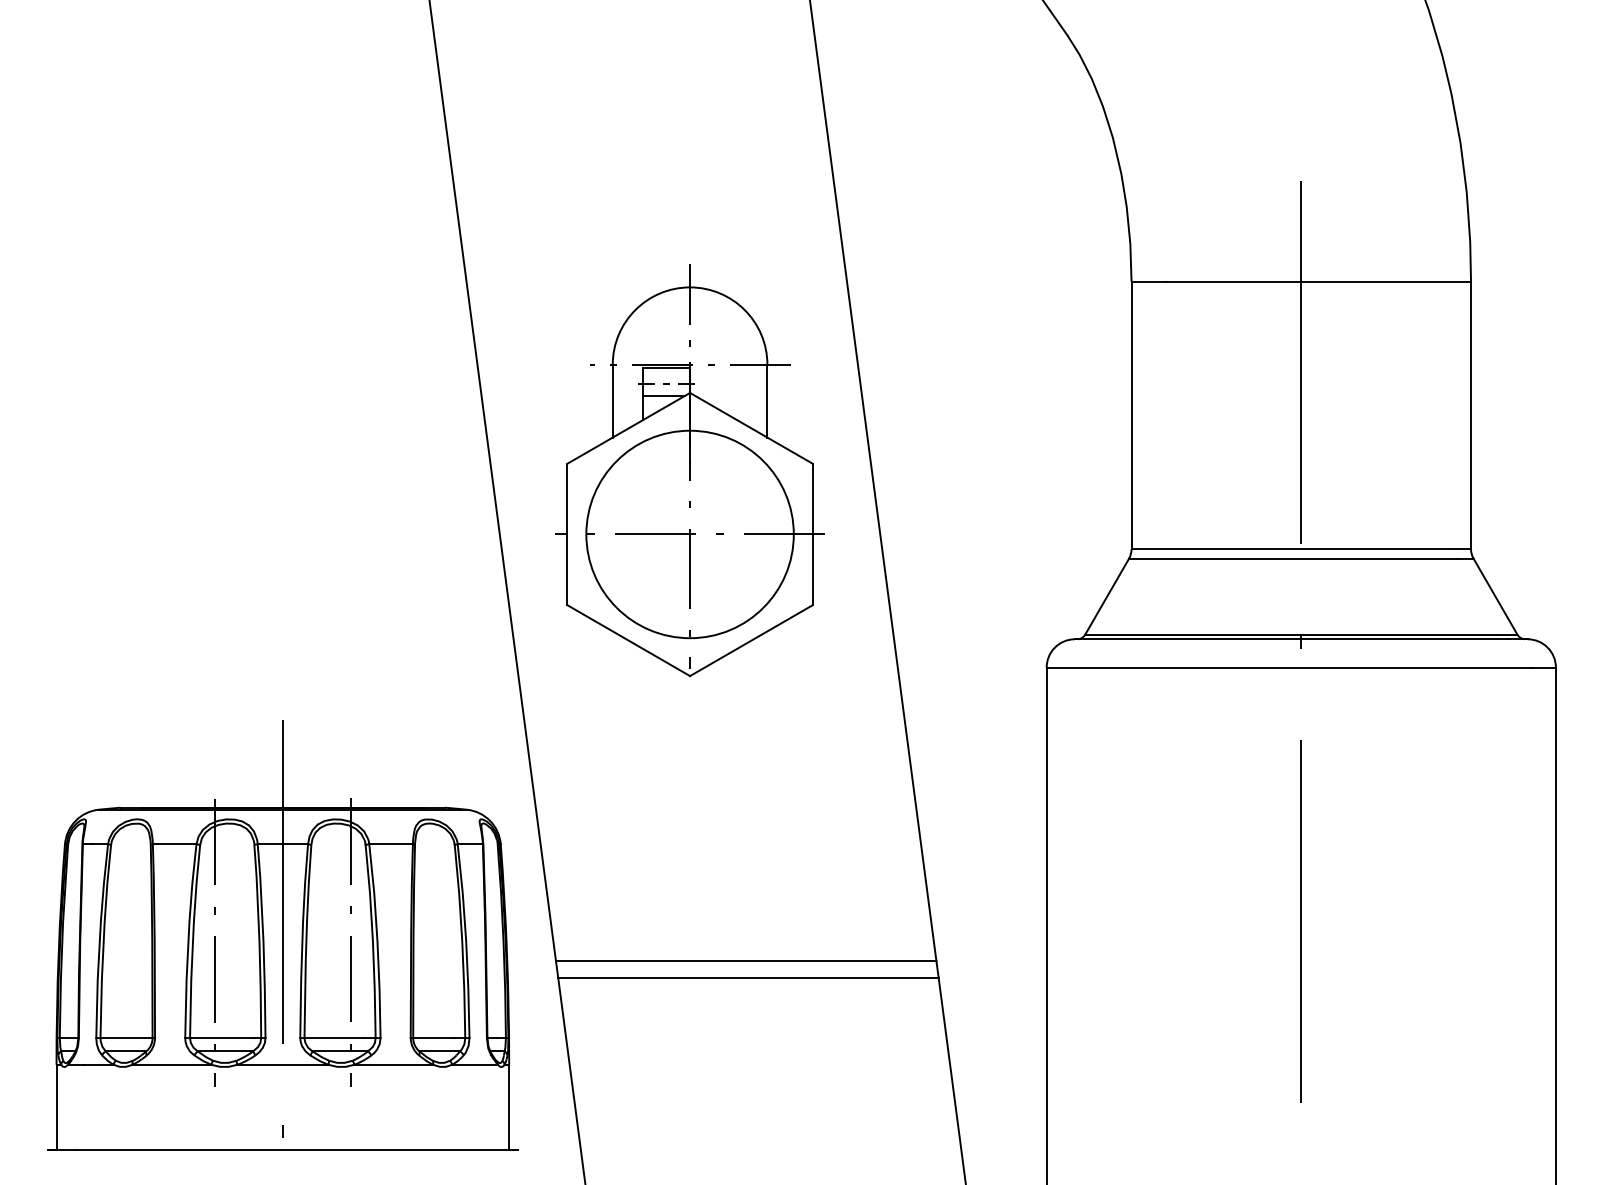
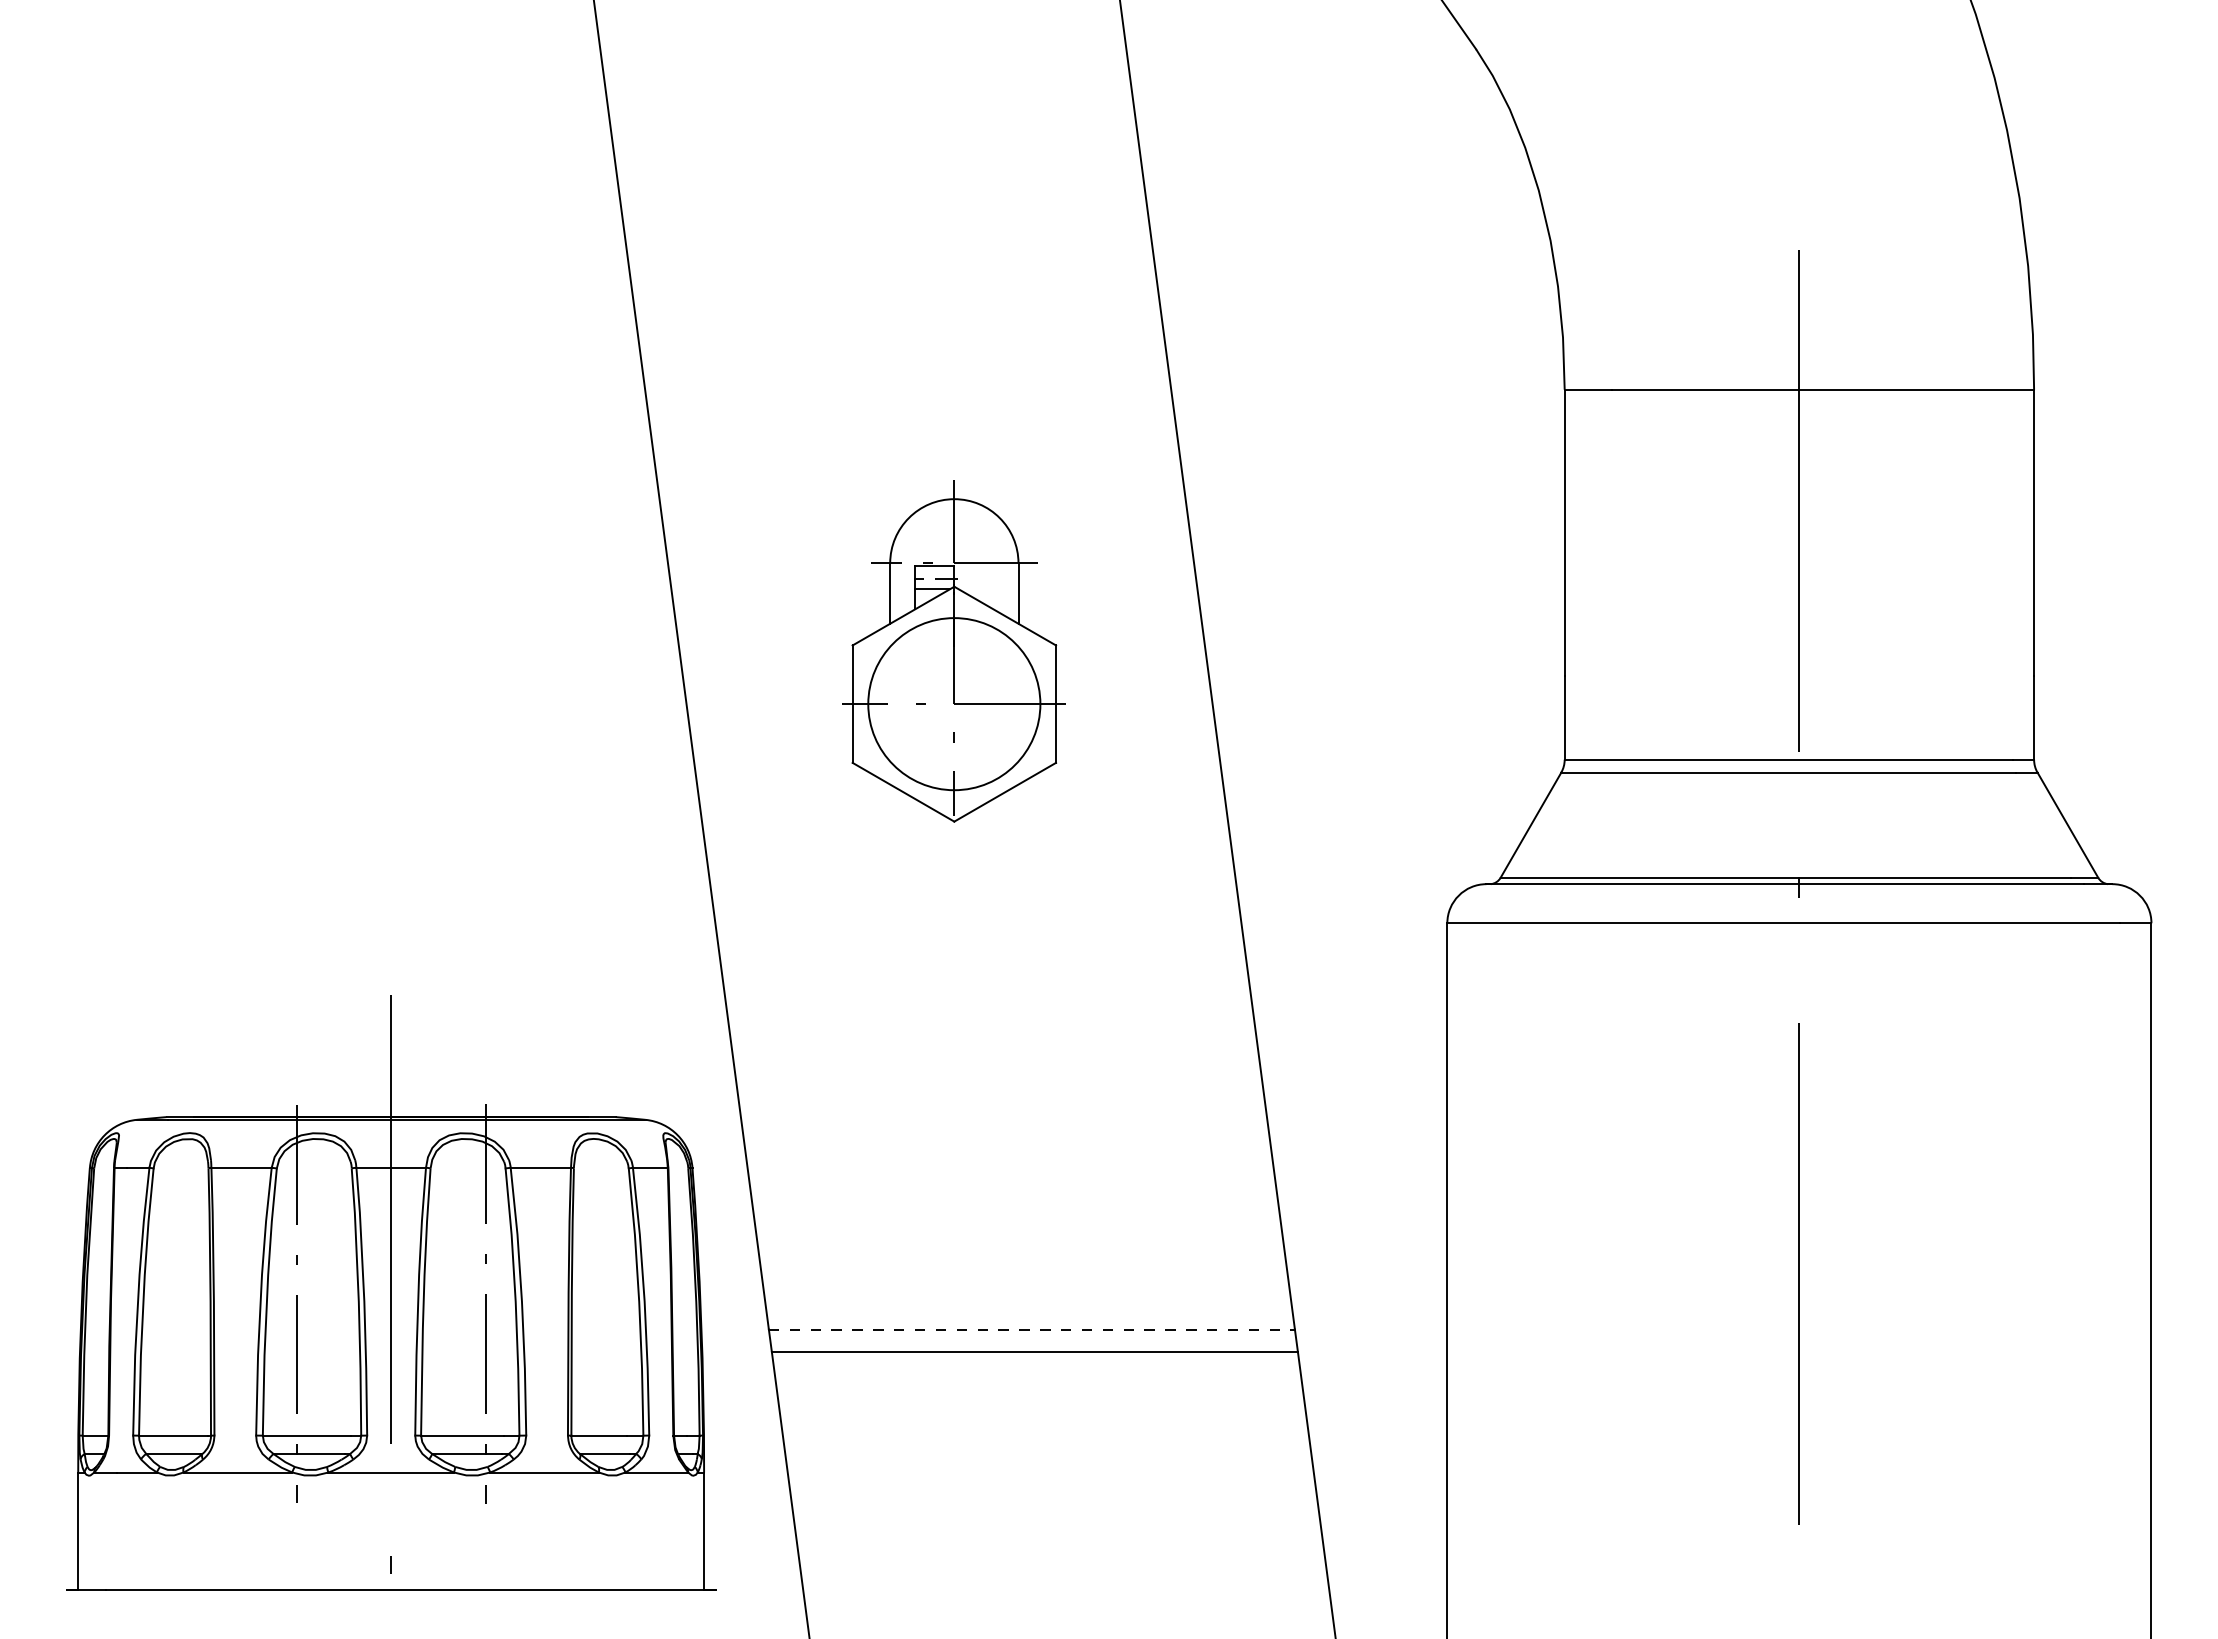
part: (690, 471) -> (954, 651), size x0.6
line: (746, 961) -> (1032, 1329), solid -> dashed

